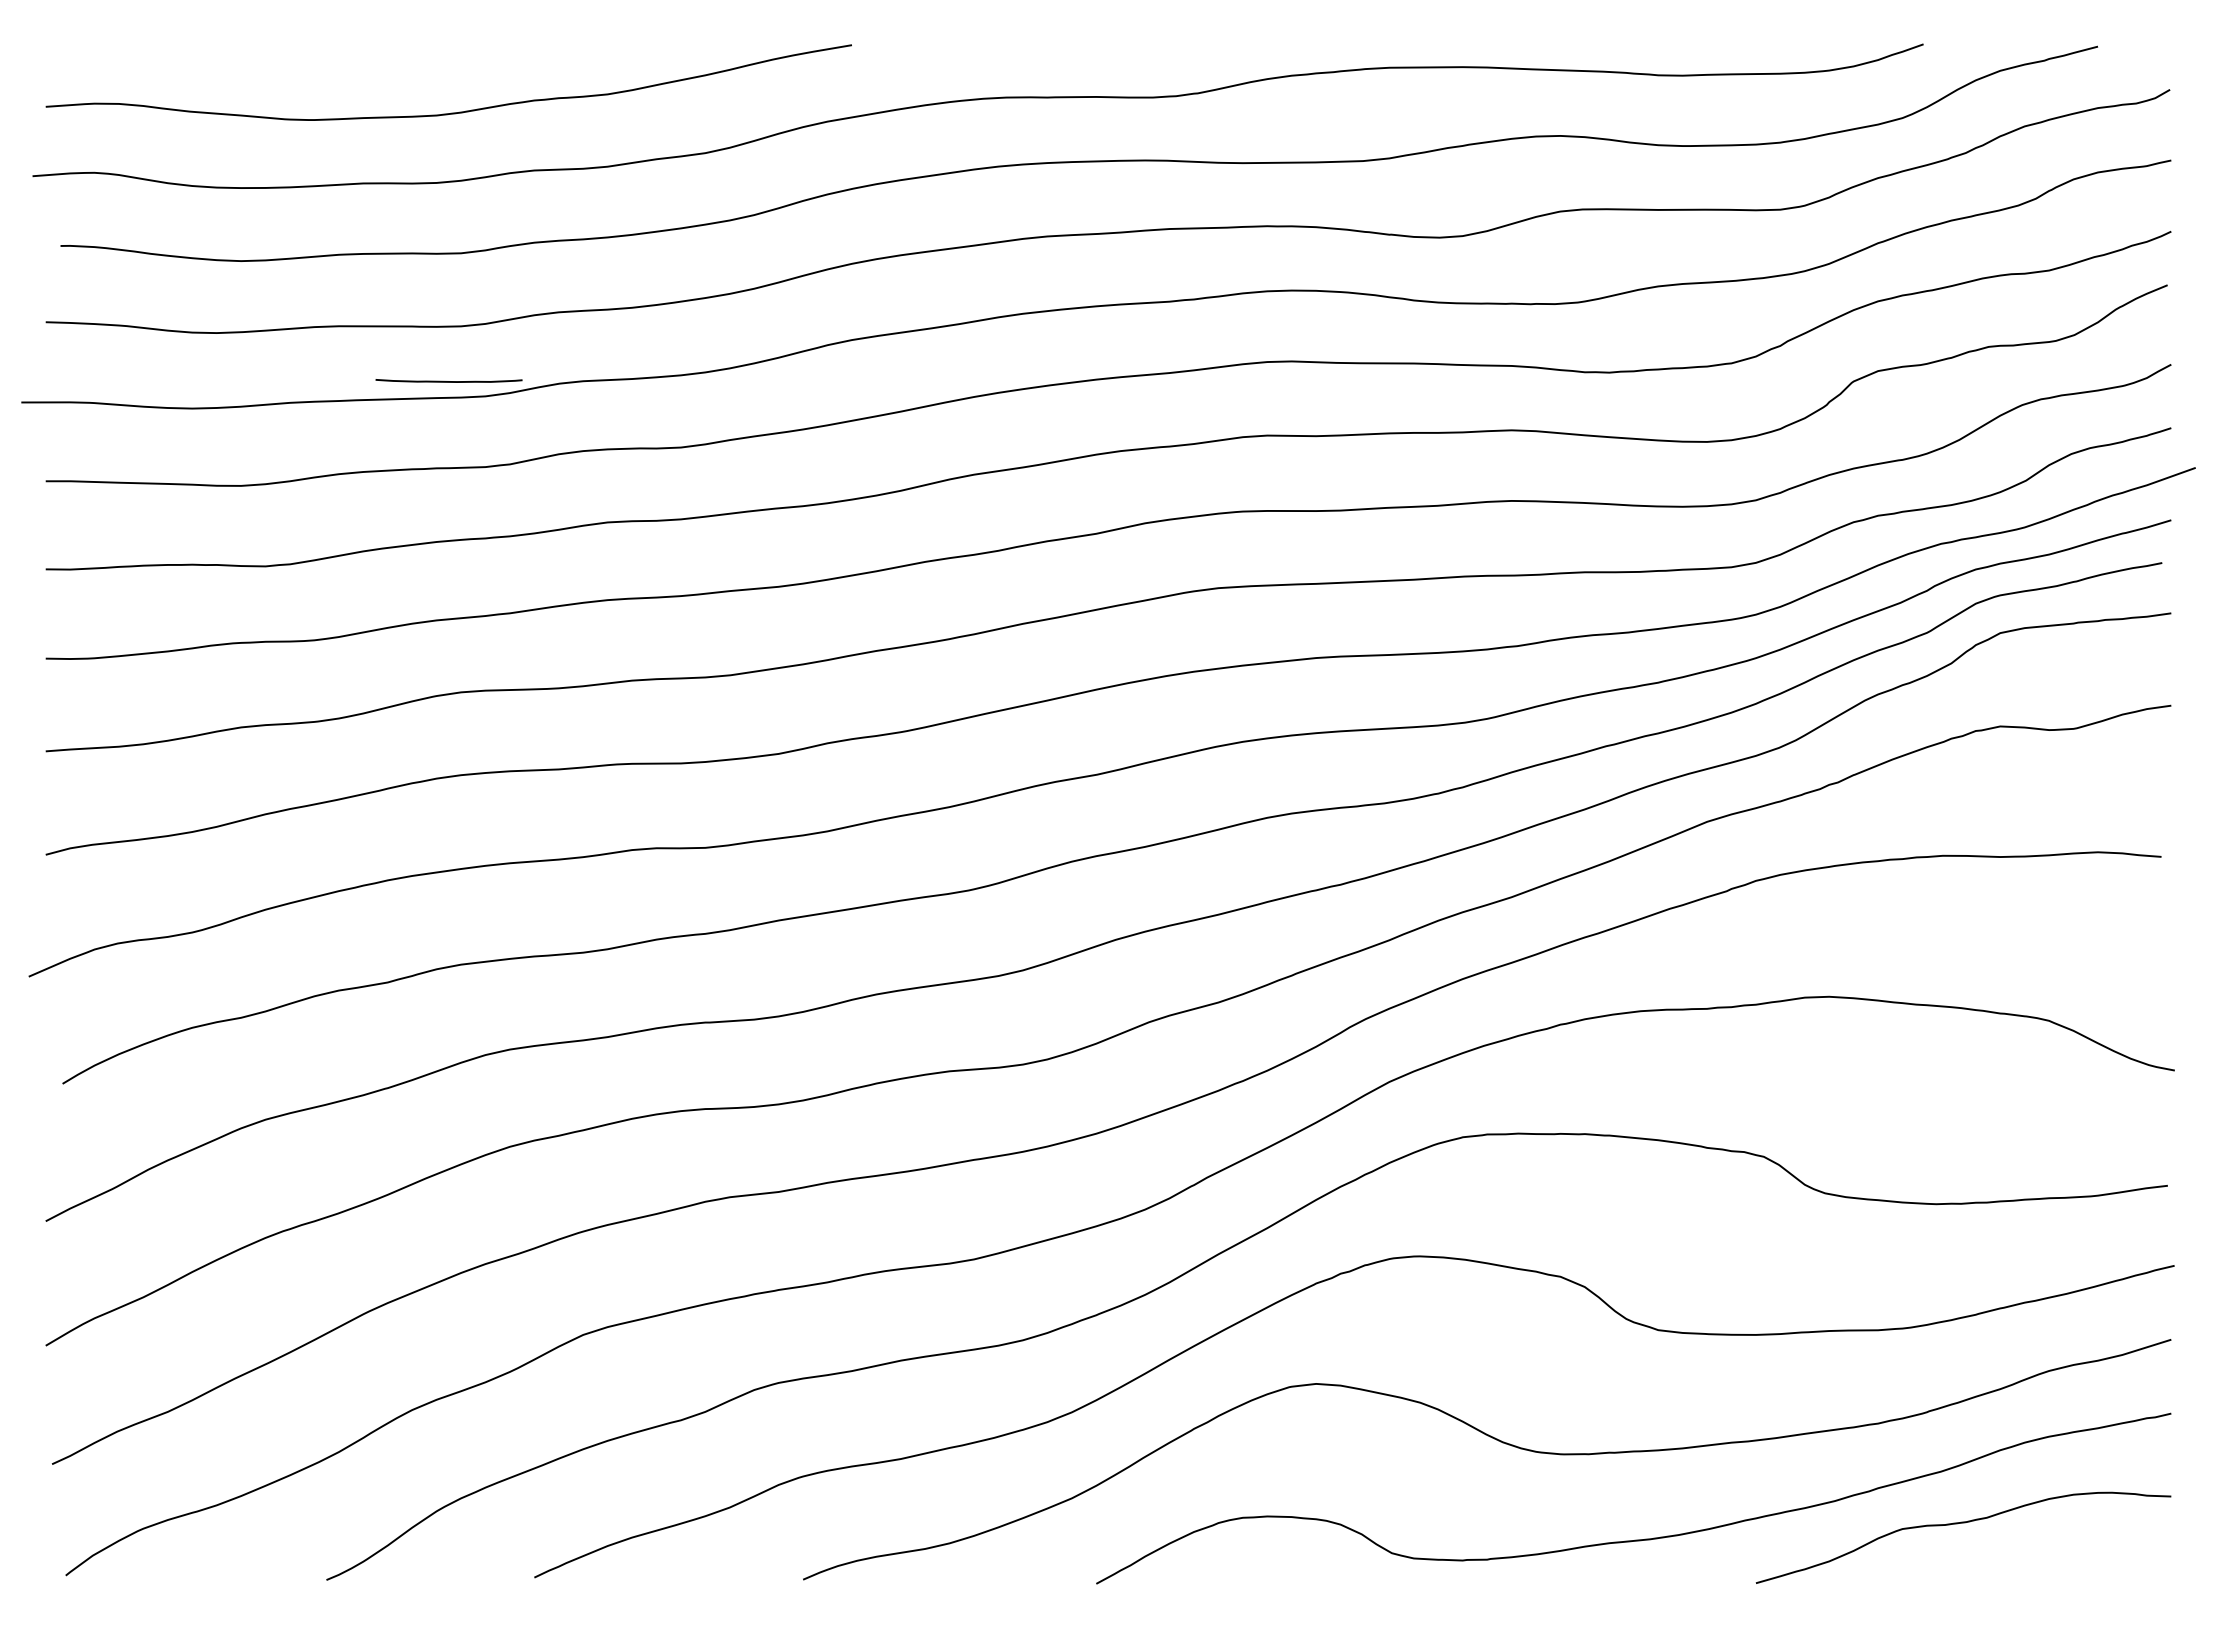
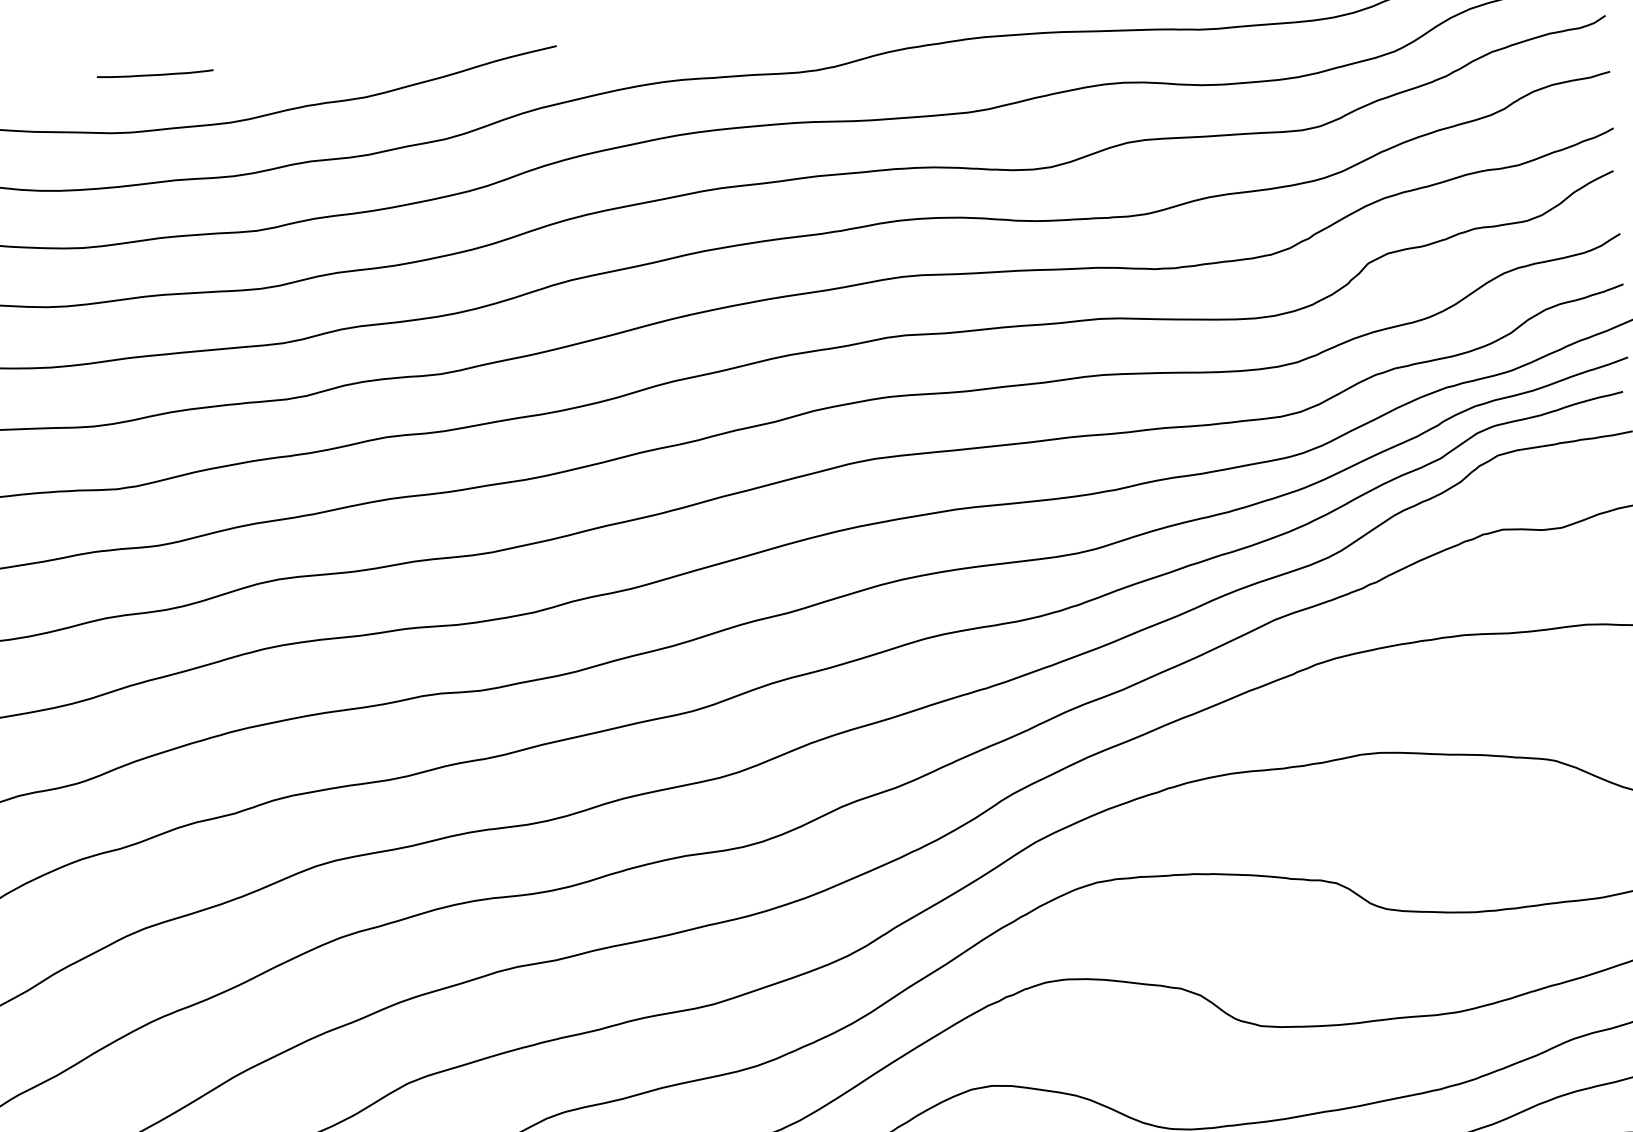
curve: (448, 381) -> (154, 74), moved

